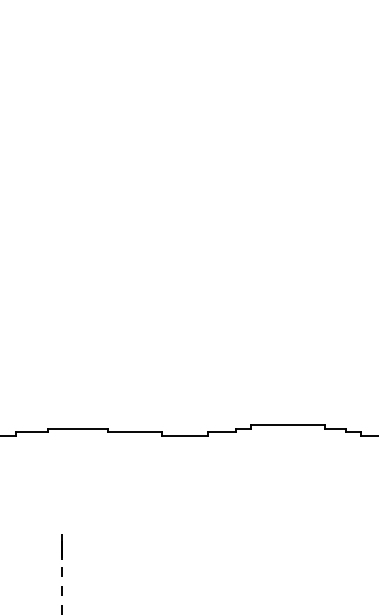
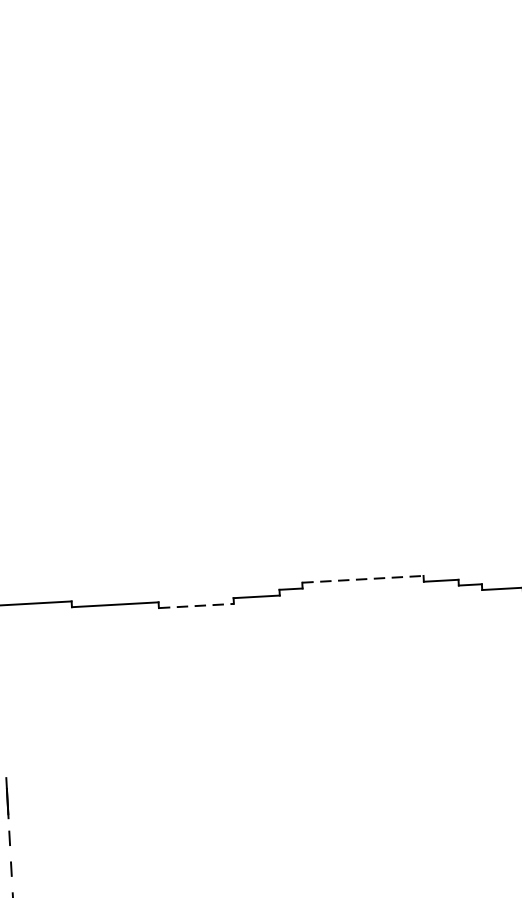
line: (288, 425) -> (364, 579), solid -> dashed
line: (185, 435) -> (197, 605), solid -> dashed

